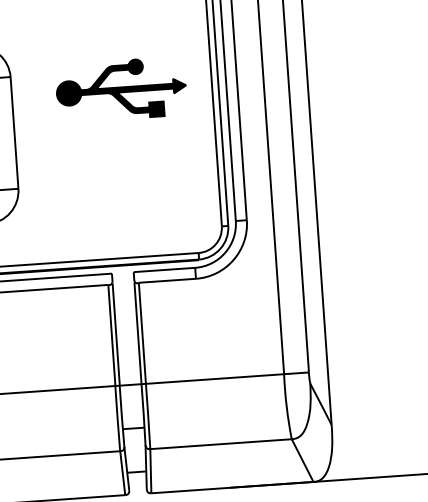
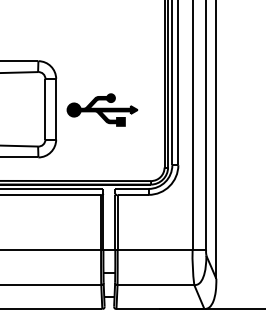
part: (121, 88) -> (102, 109), moved

